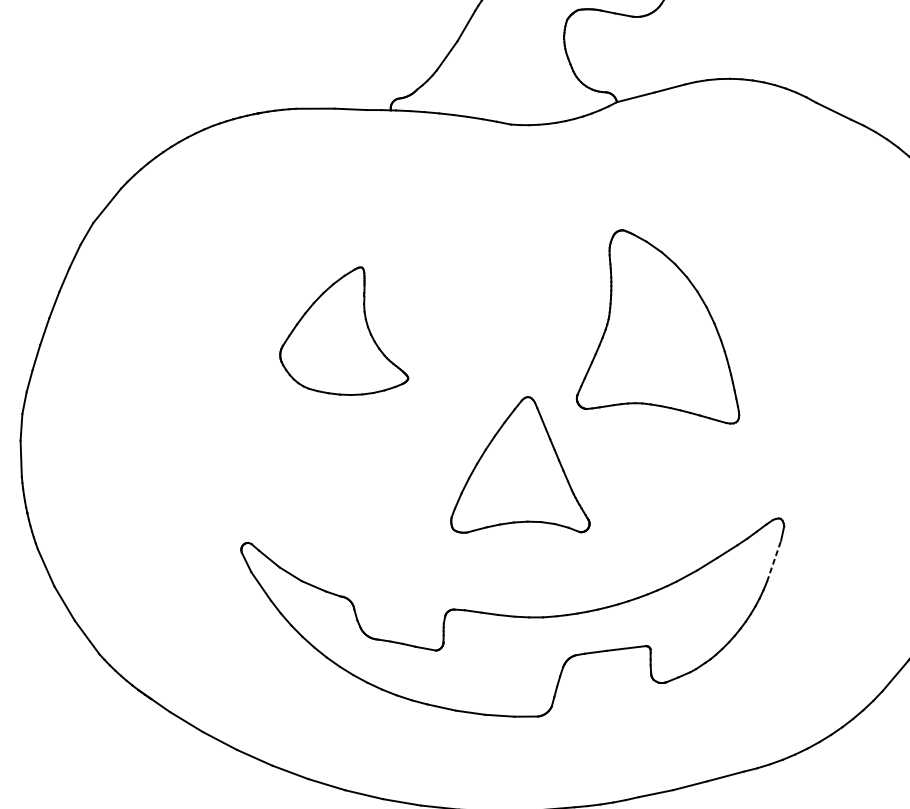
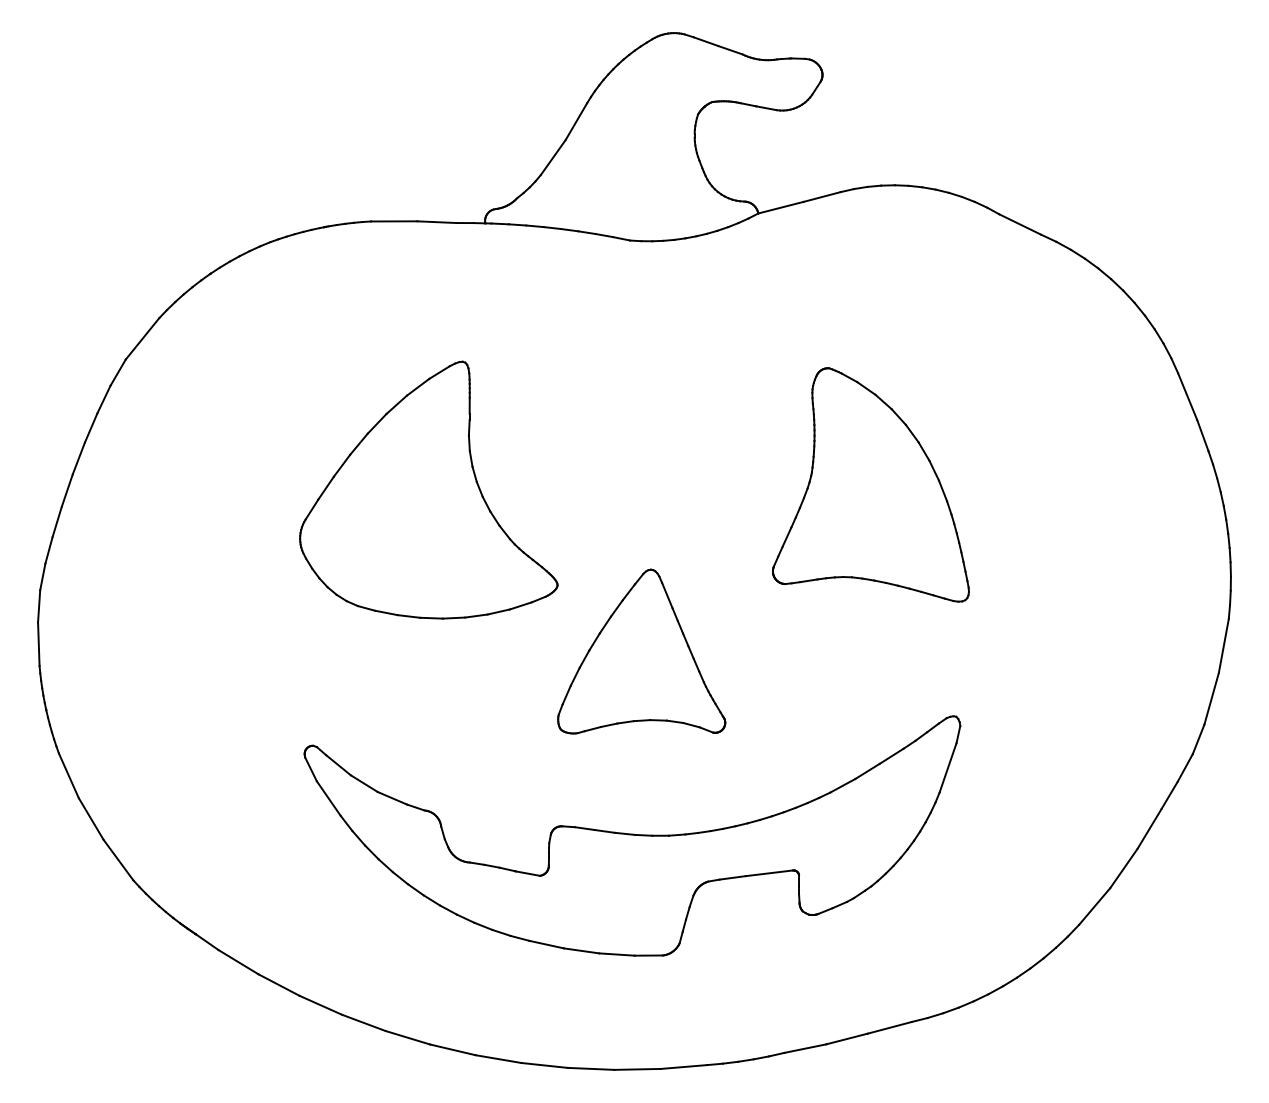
part: (657, 326) -> (870, 484), moved
part: (343, 330) -> (428, 489), size x1.67
line: (774, 560) -> (948, 767), dashed -> solid

